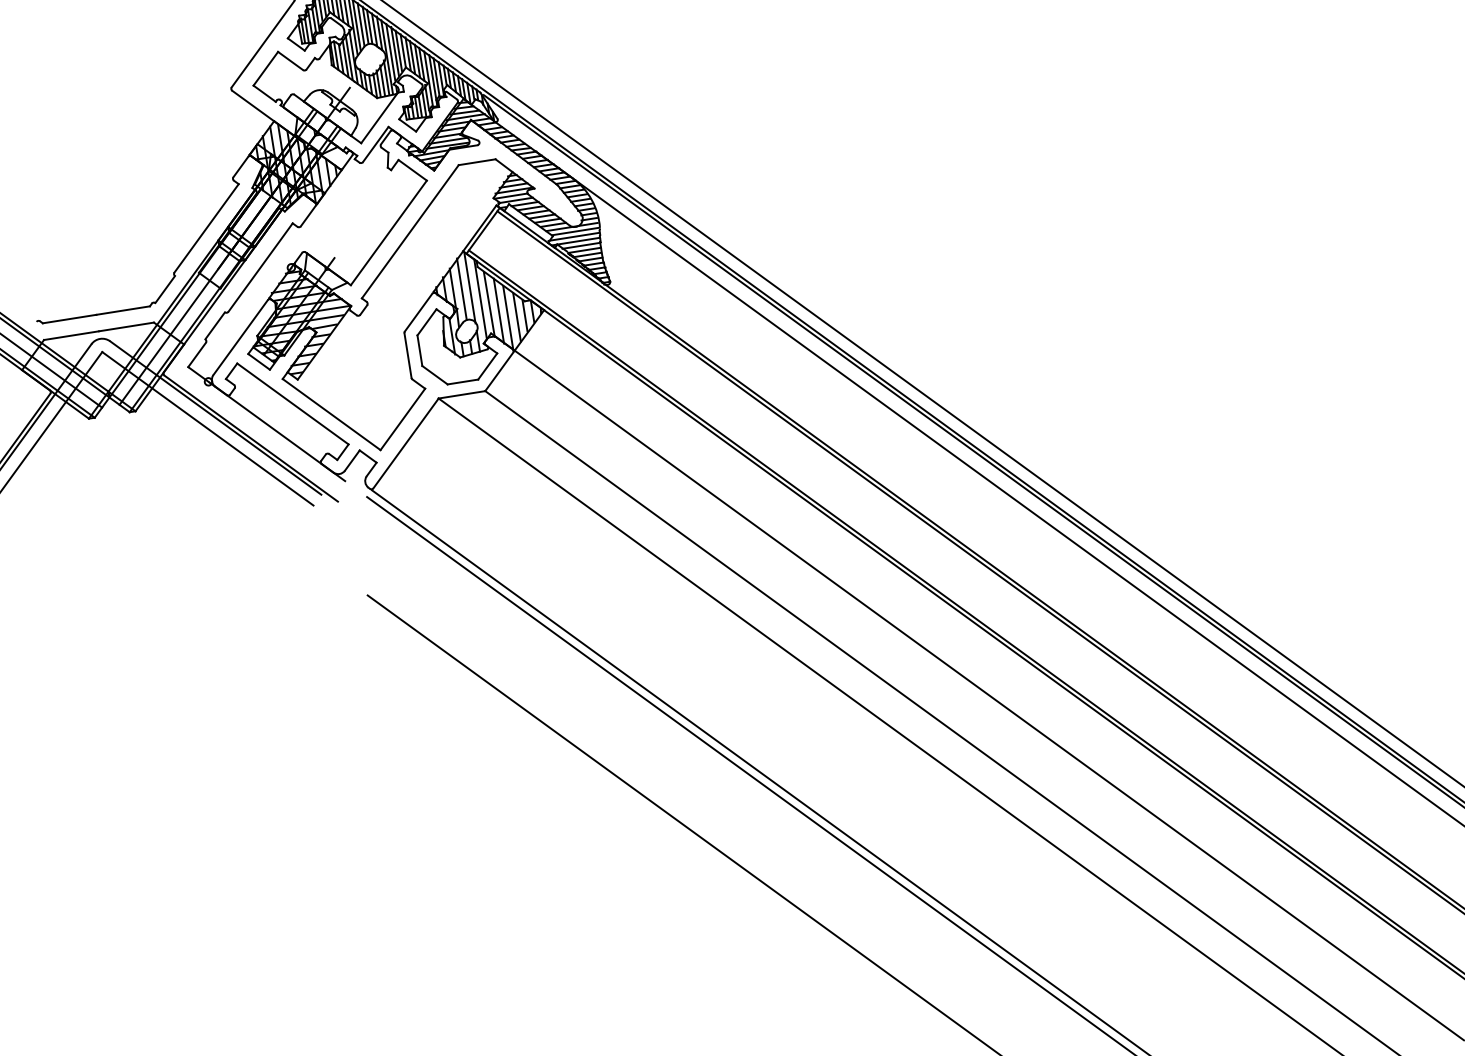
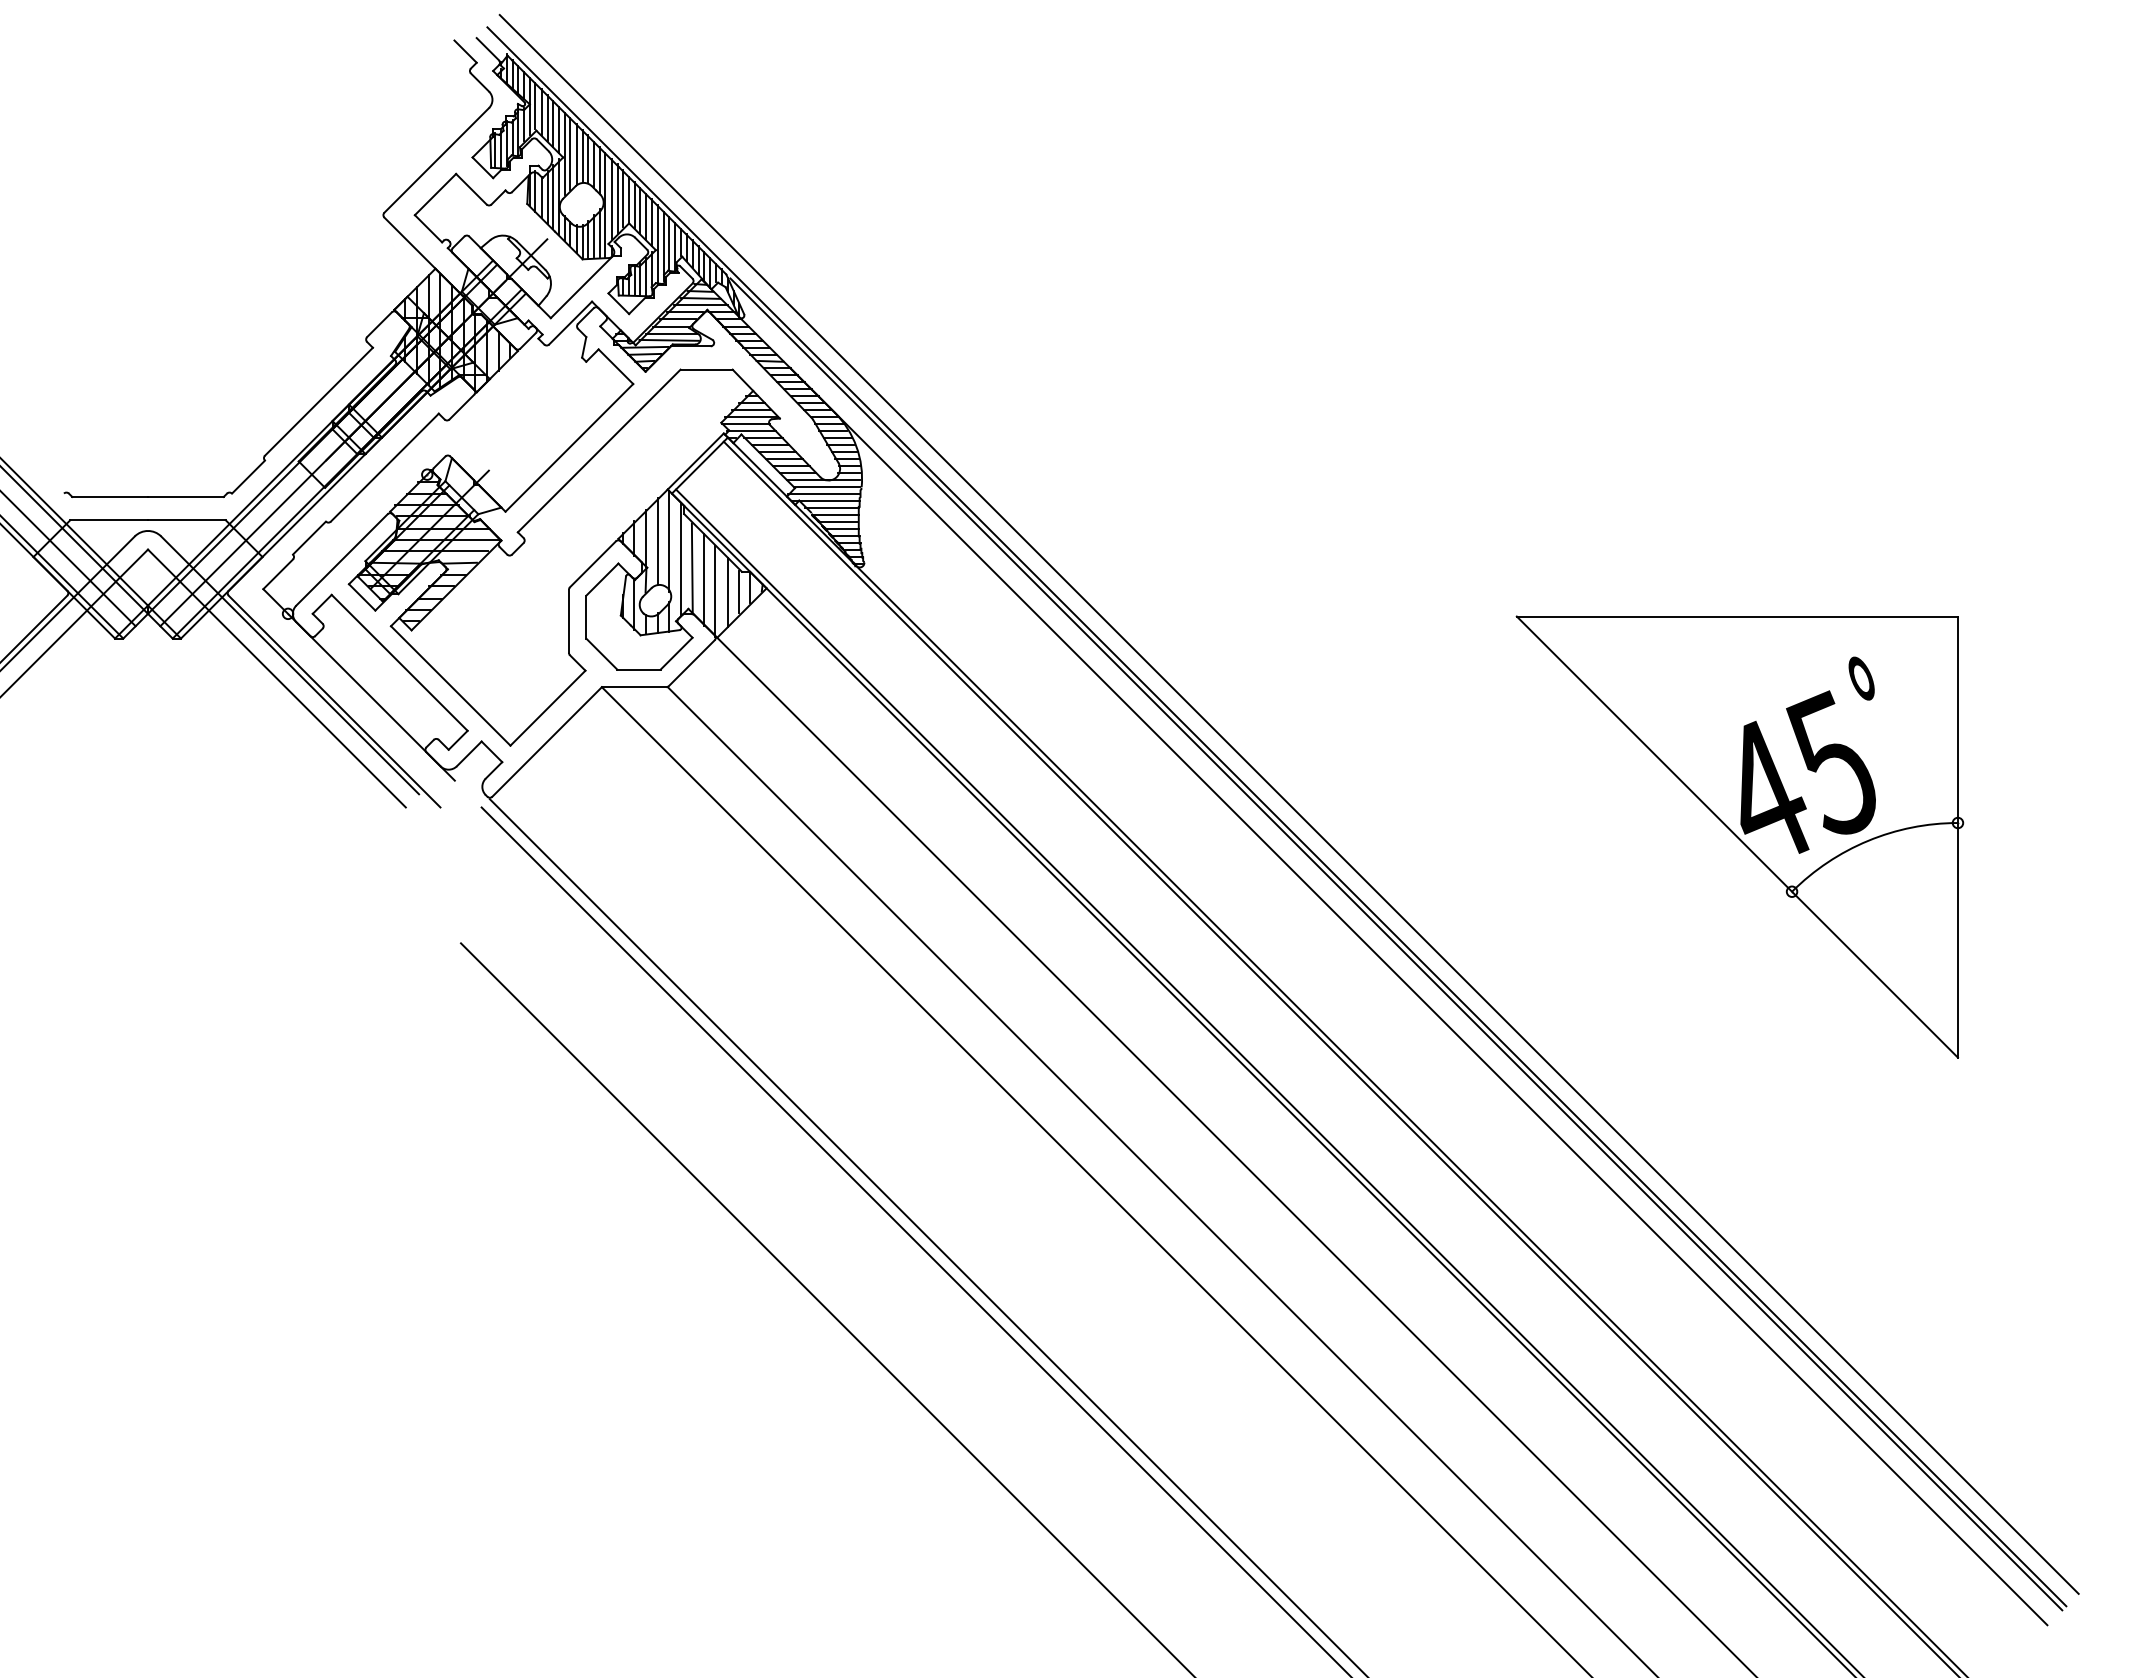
part: (1259, 376) -> (1739, 836), added

